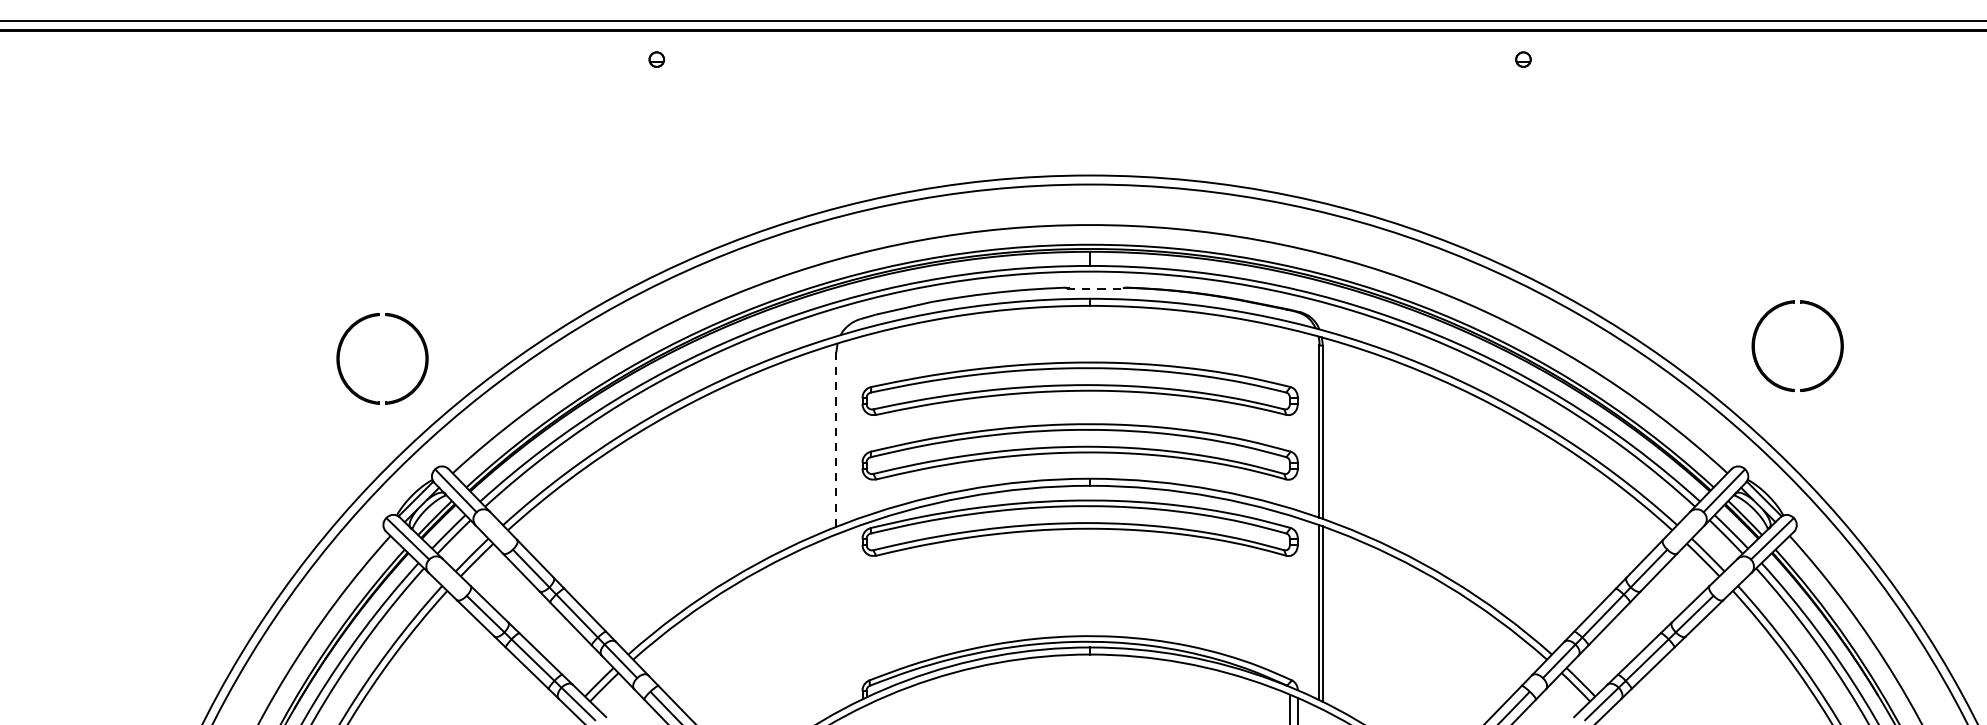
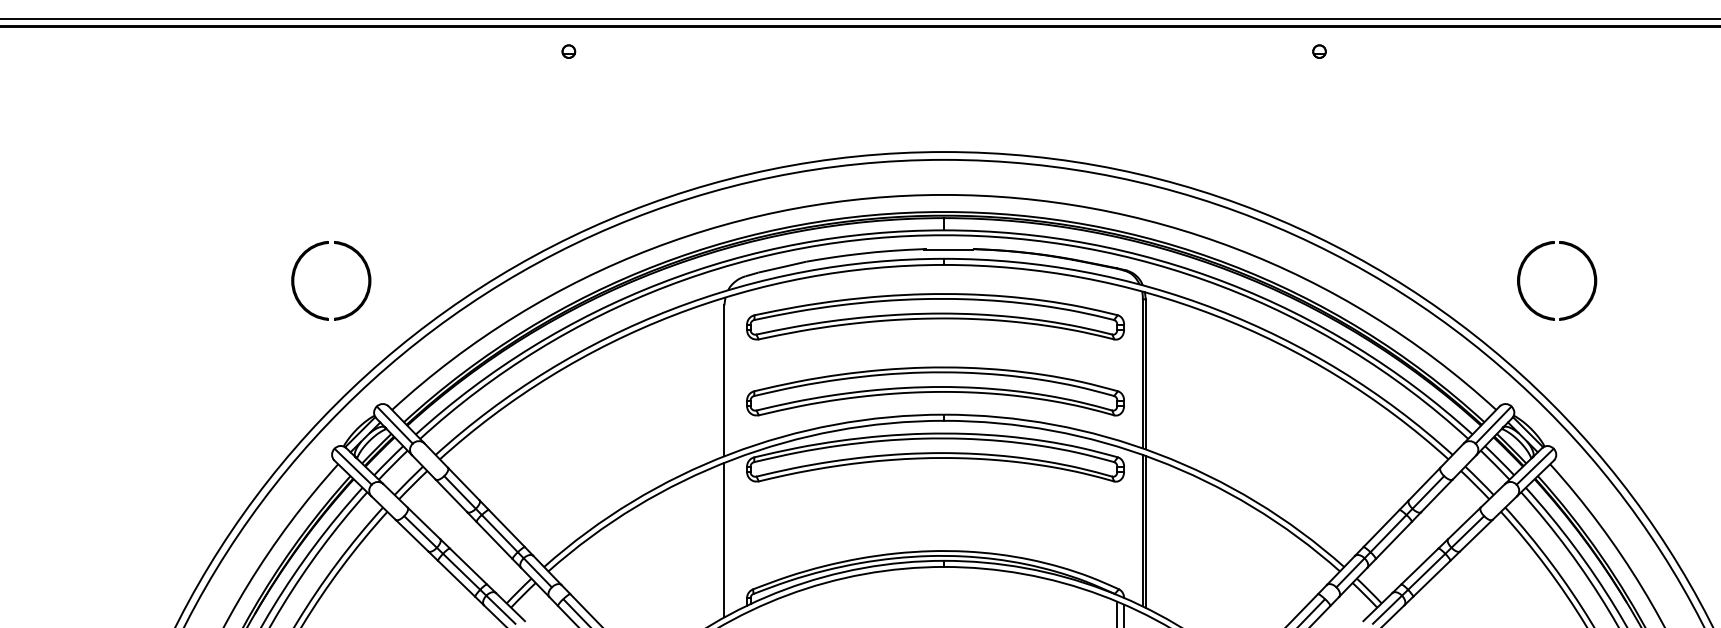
line: (1096, 288) -> (949, 249), dashed -> solid
part: (393, 318) -> (340, 245), moved
part: (1832, 322) -> (1587, 260), moved
part: (1080, 388) -> (935, 316), moved
line: (836, 439) -> (724, 380), dashed -> solid
line: (836, 622) -> (724, 539), added

